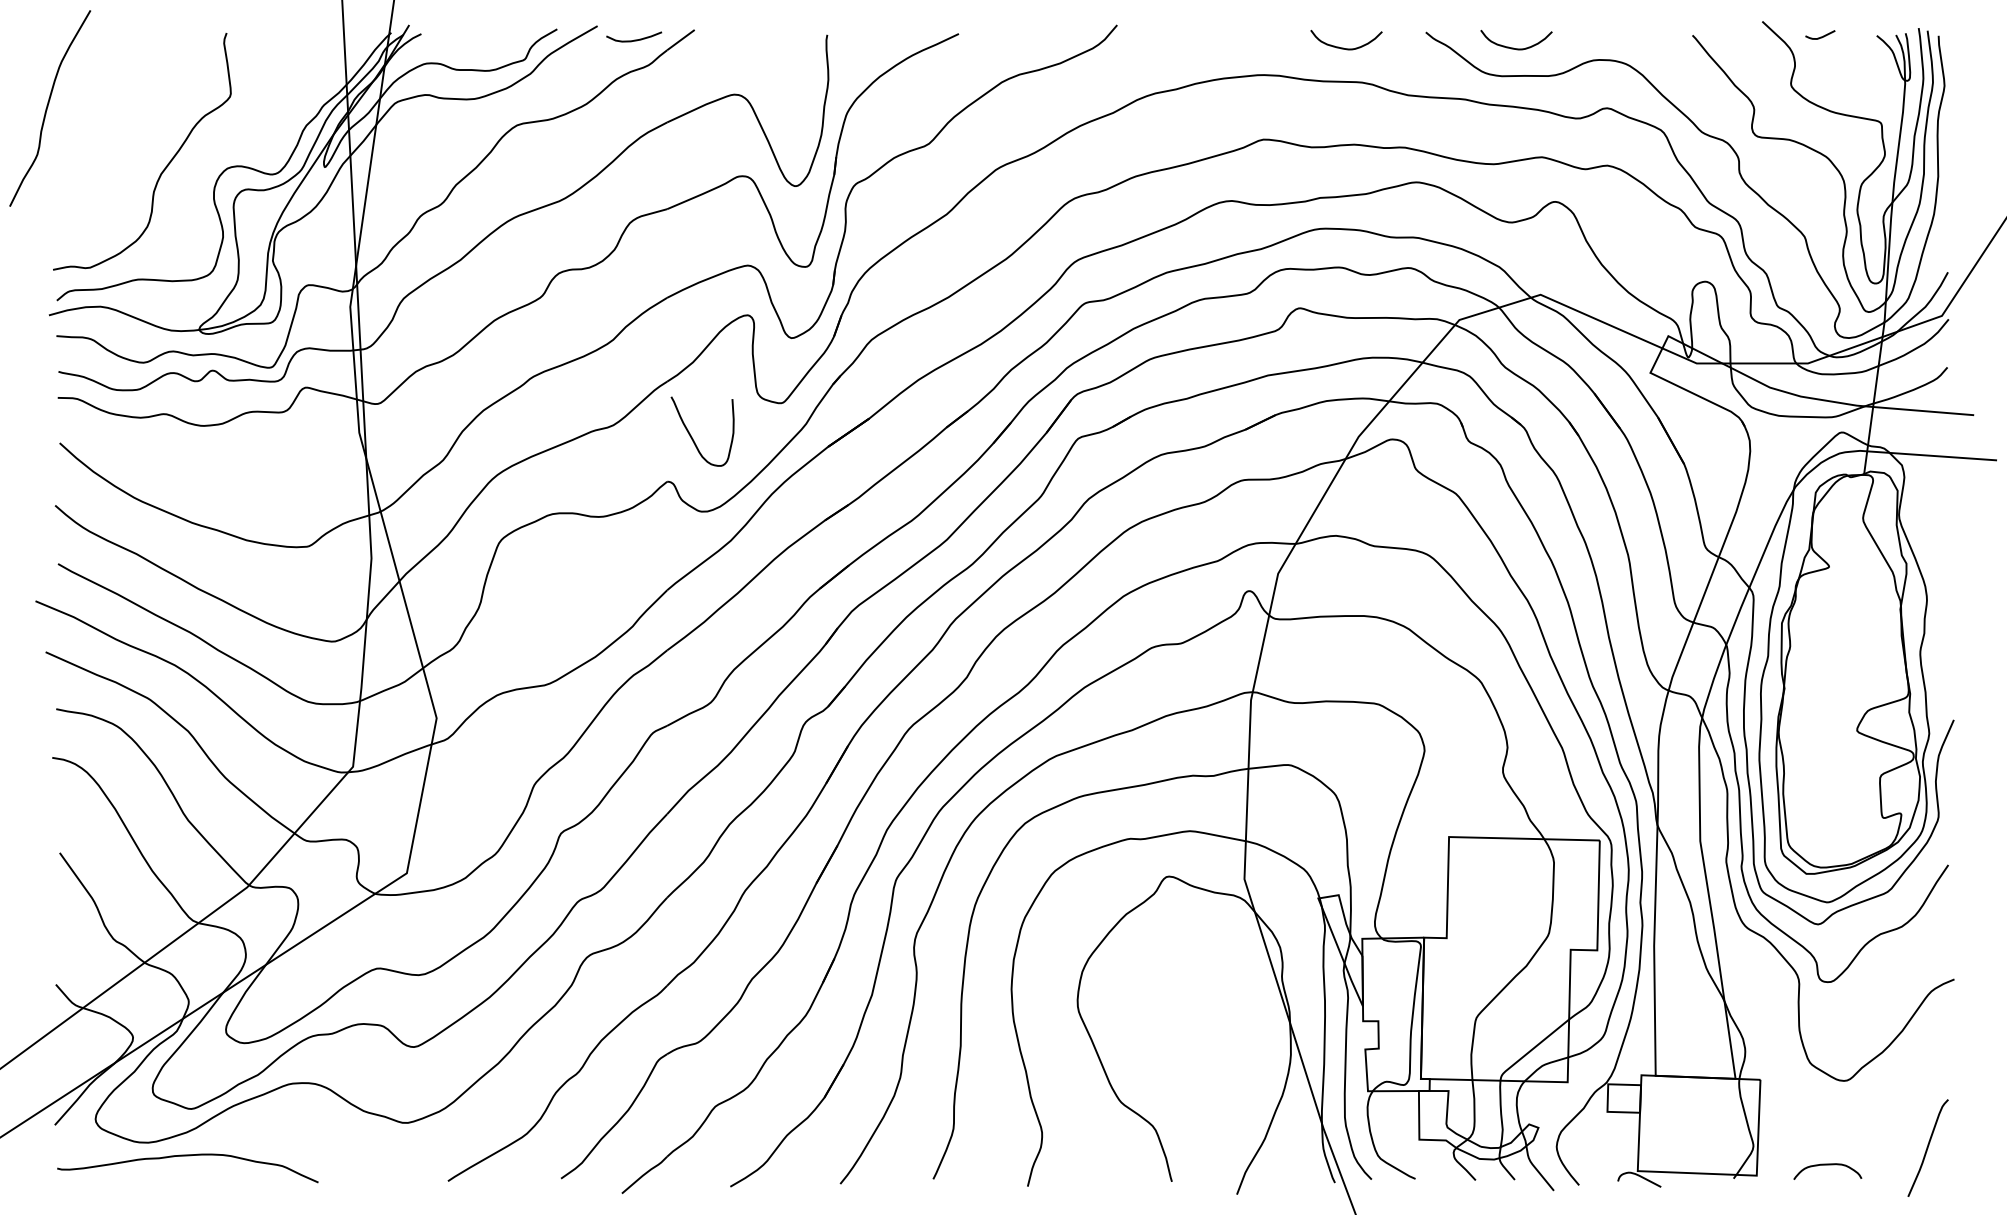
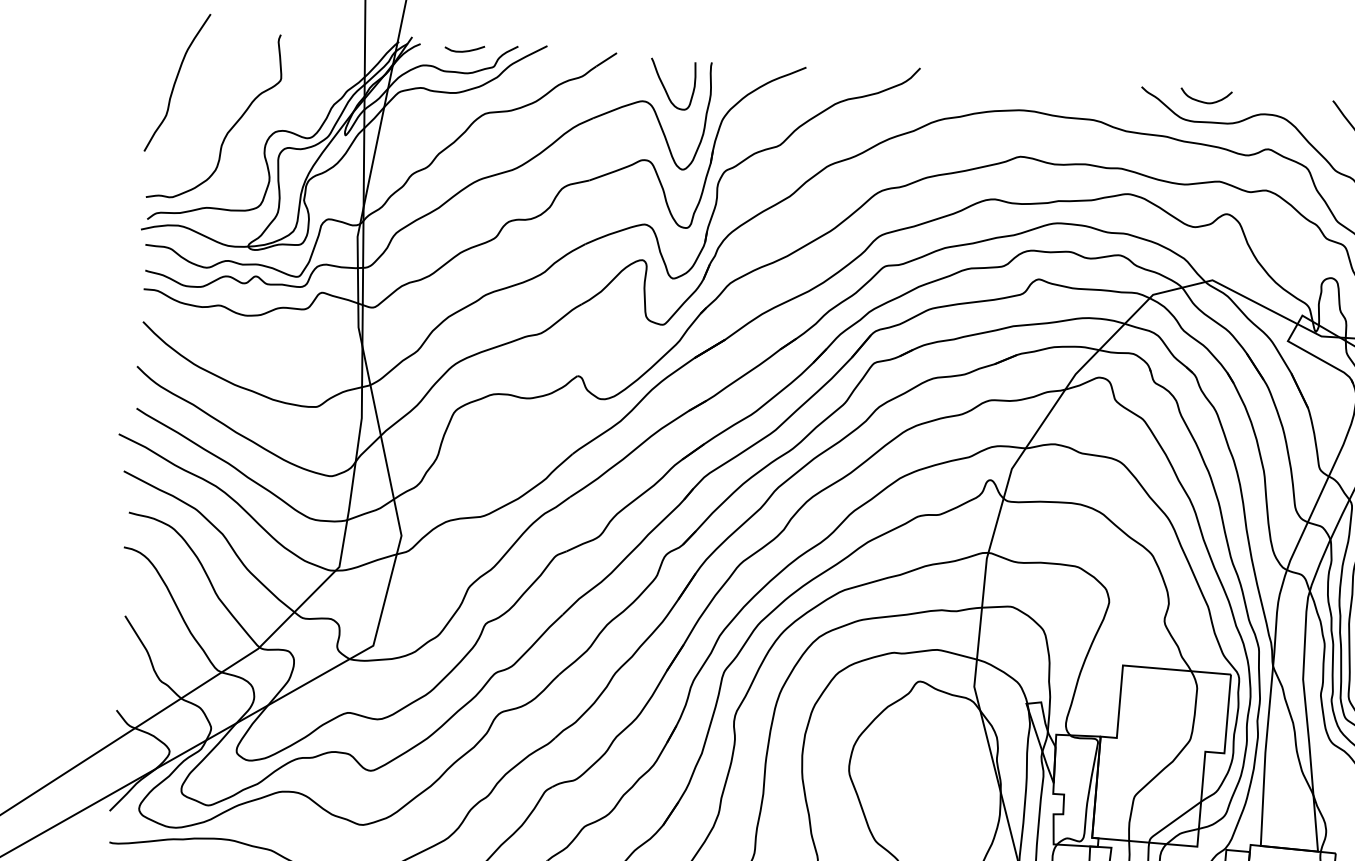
curve: (634, 39) -> (464, 50), moved
curve: (1343, 47) -> (1081, 94), removed
curve: (48, 107) -> (176, 81), moved
curve: (693, 438) -> (665, 88), moved

